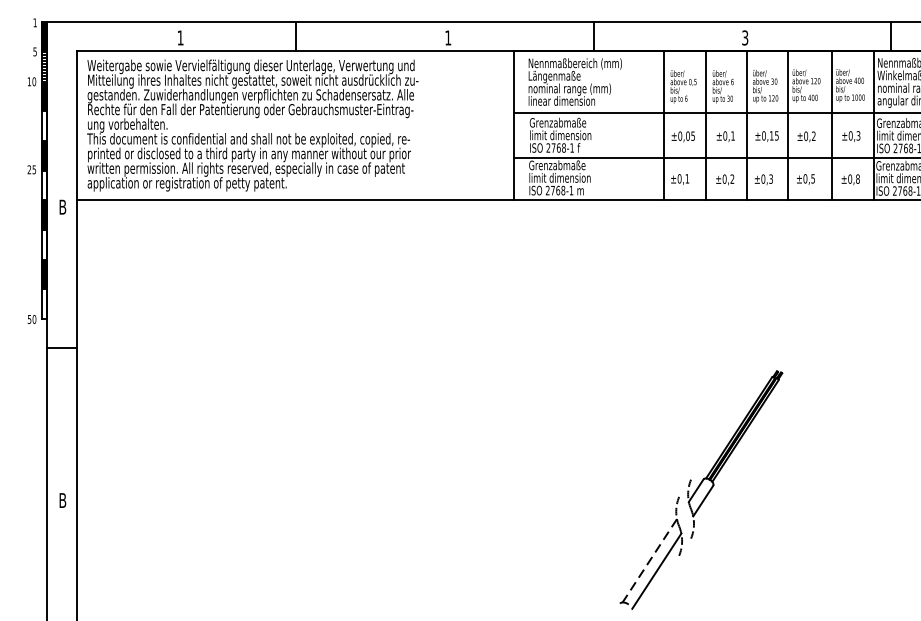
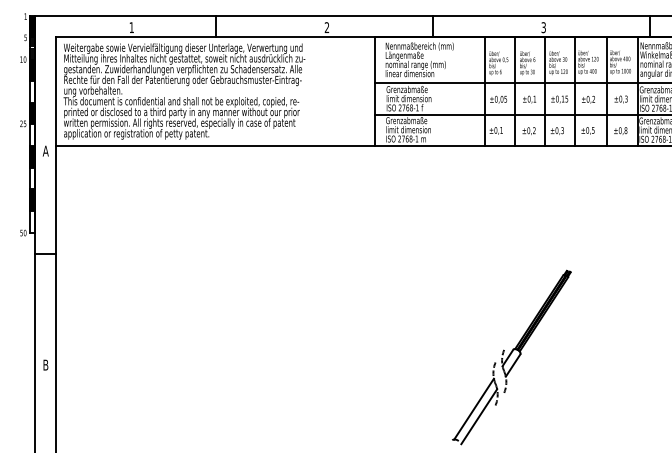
text: (447, 37) -> (326, 27), 1 -> 2
text: (62, 206) -> (45, 150), B -> A
line: (648, 561) -> (473, 409), dashed -> solid

